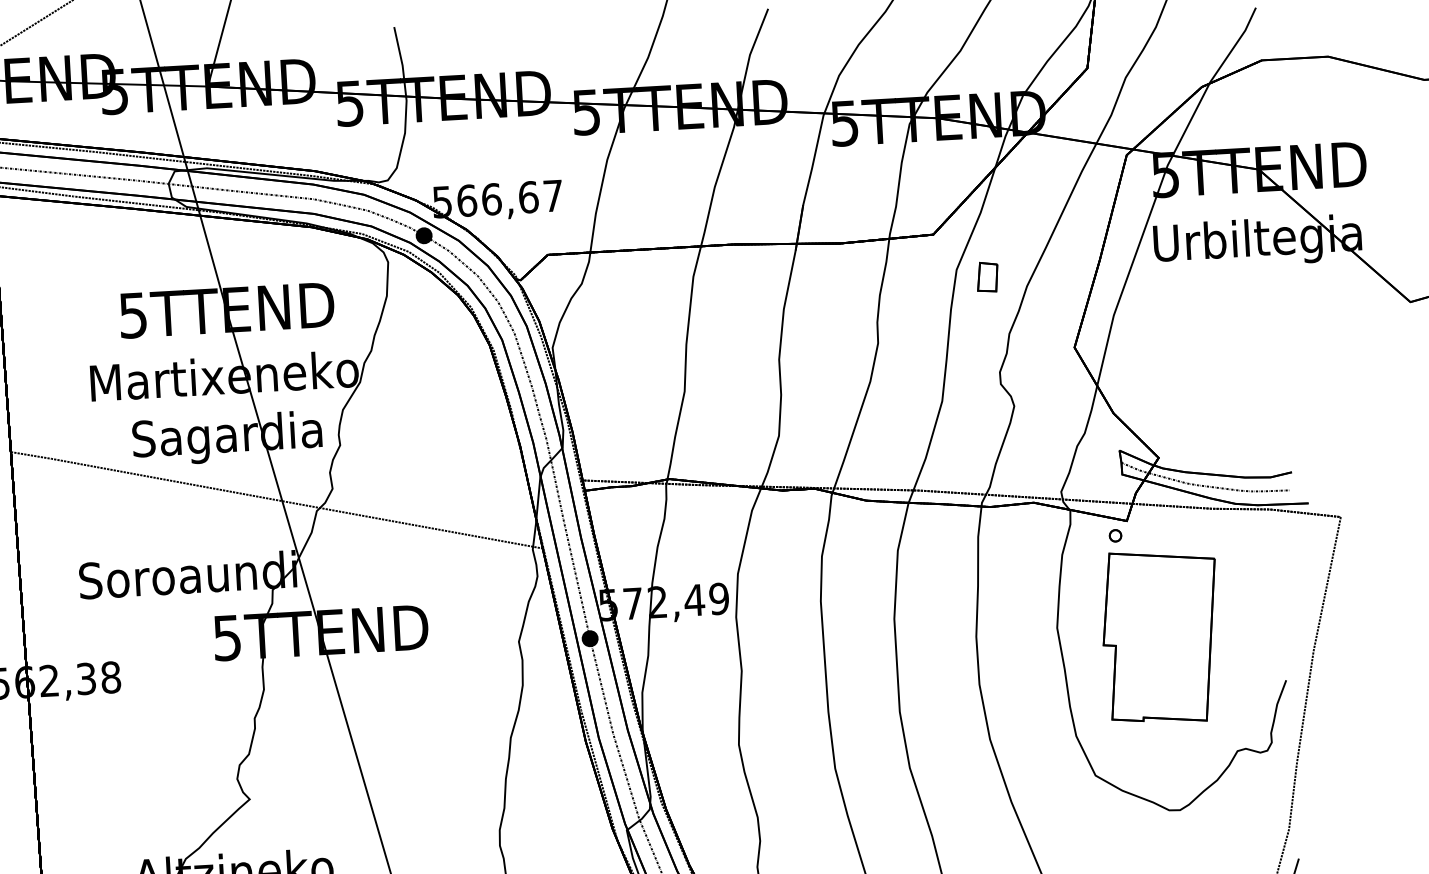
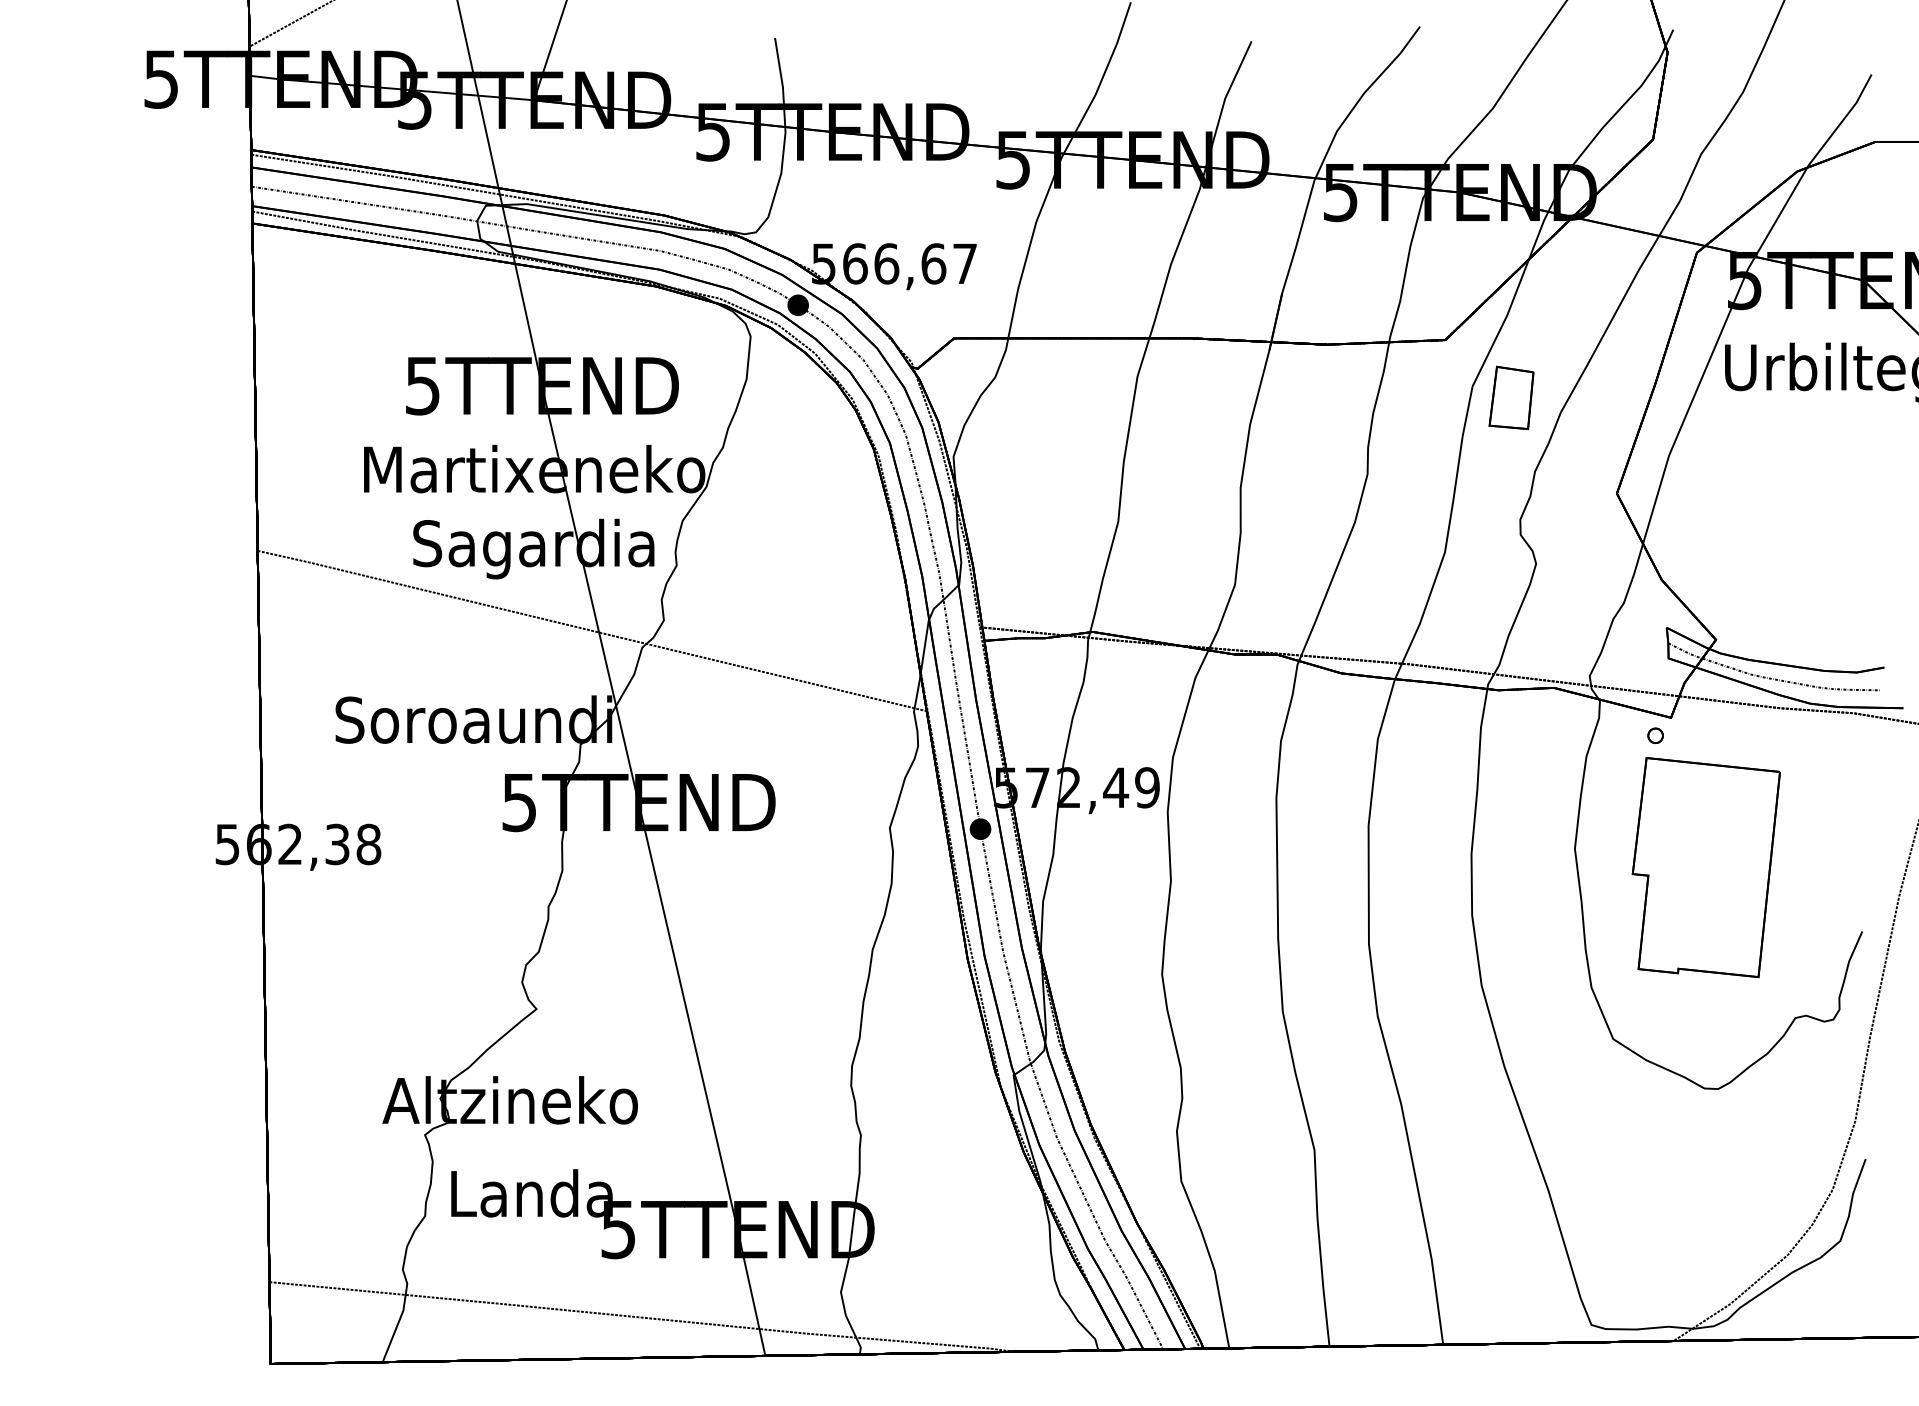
part: (987, 276) -> (1511, 397), size x1.67

